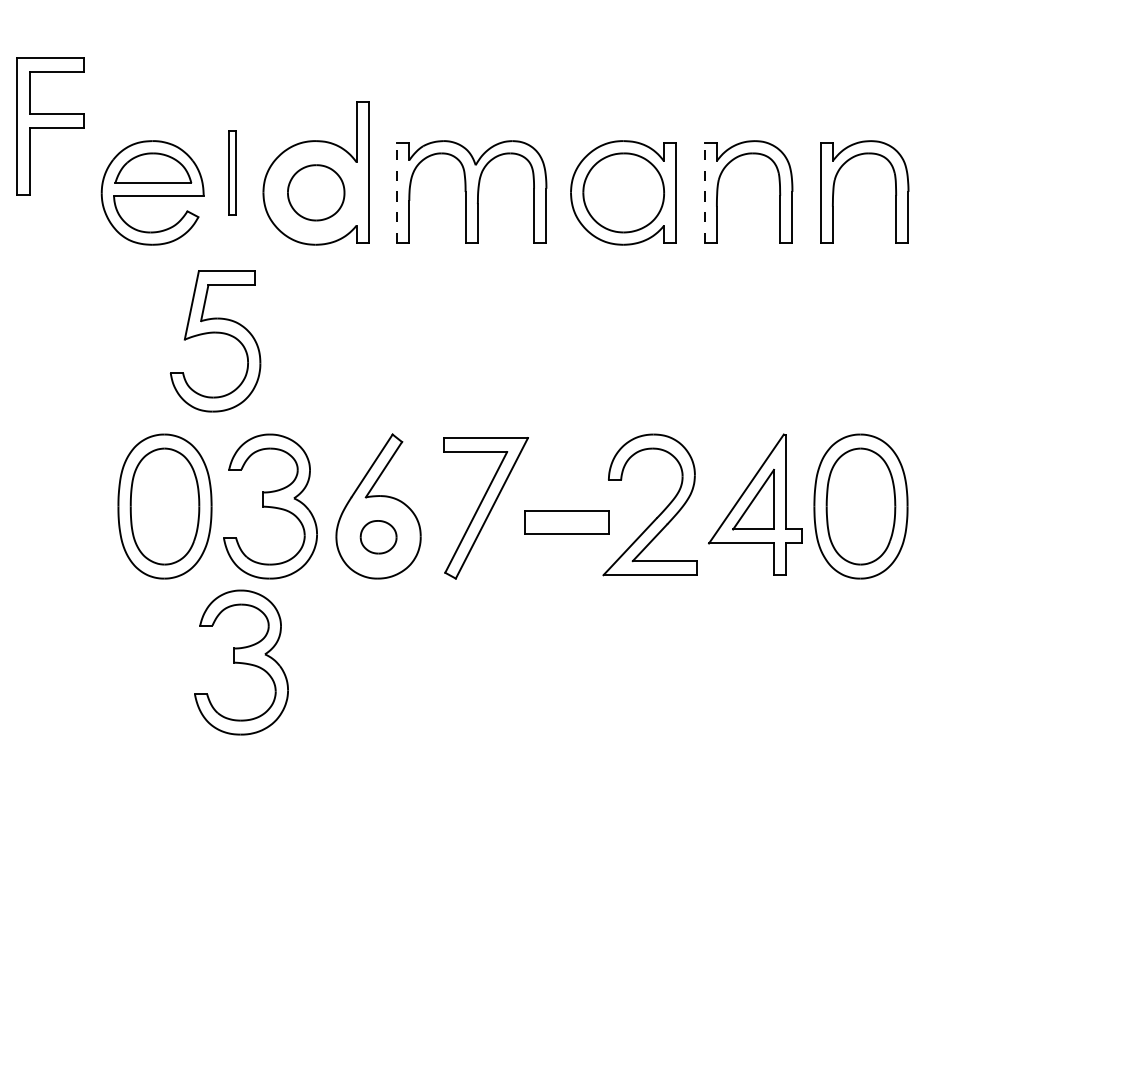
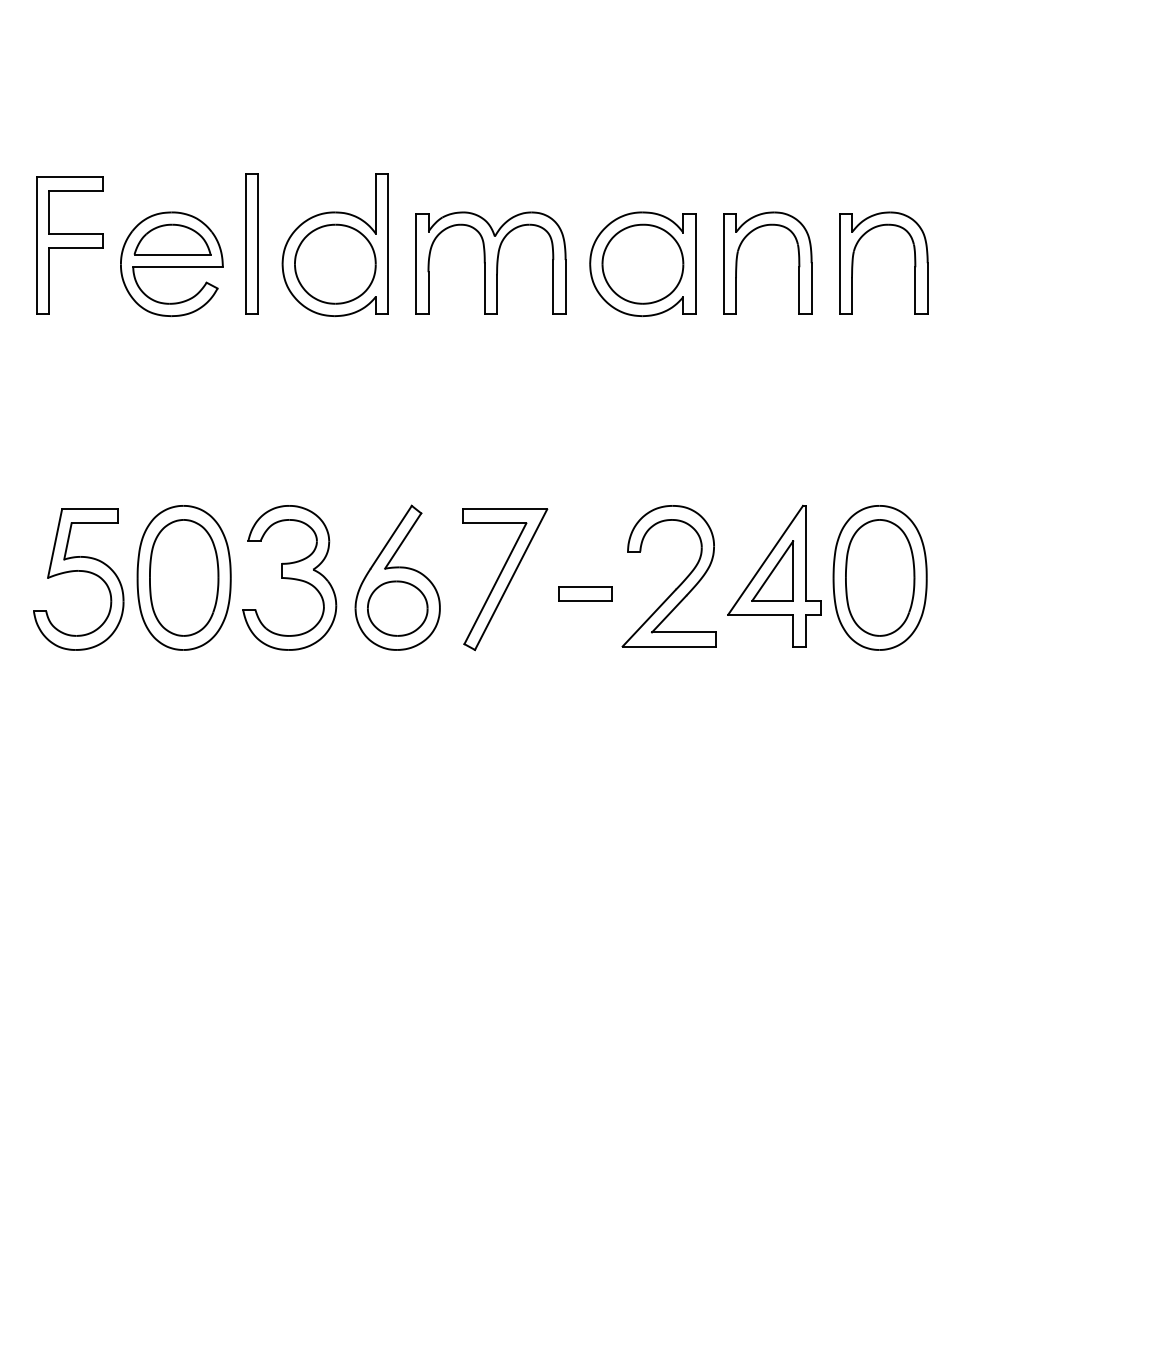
part: (50, 126) -> (69, 245), moved
part: (232, 172) -> (251, 243), size x1.67
part: (316, 192) -> (335, 263), size x1.43
line: (397, 192) -> (416, 263), dashed -> solid
line: (704, 192) -> (723, 263), dashed -> solid
part: (215, 333) -> (78, 571), moved
part: (566, 522) -> (585, 593), size x0.62
part: (378, 537) -> (397, 608), size x1.67
part: (241, 662) -> (260, 733), removed

